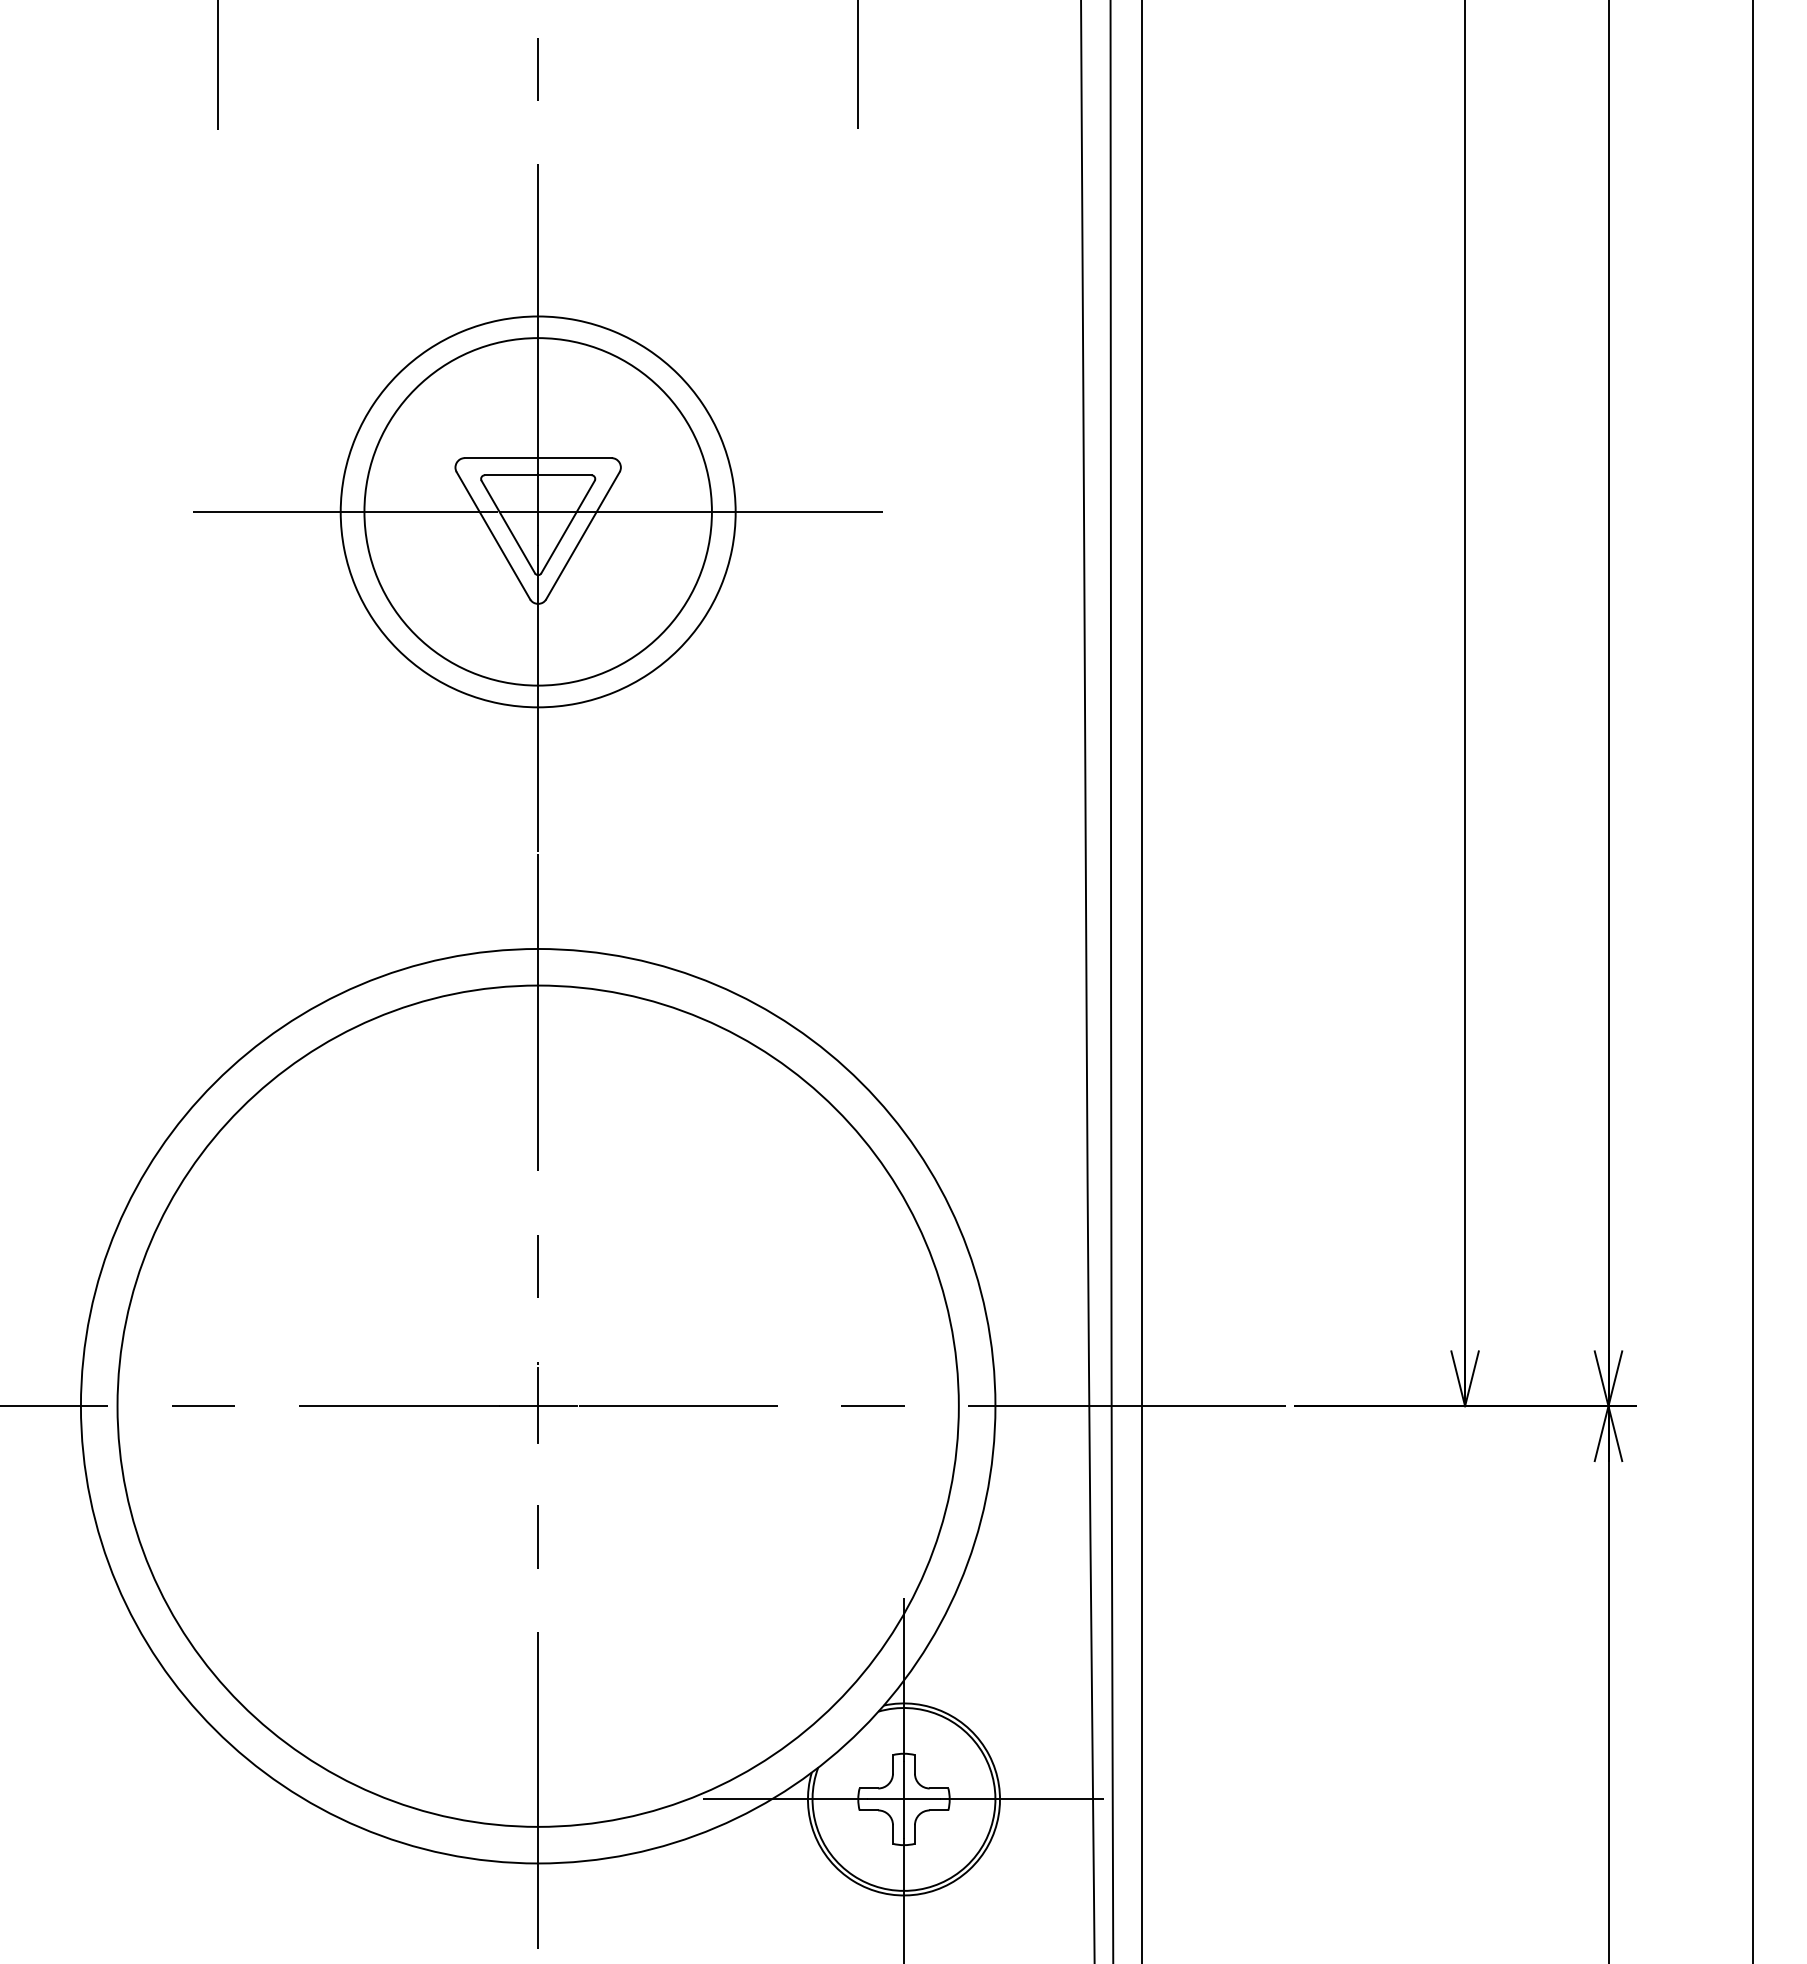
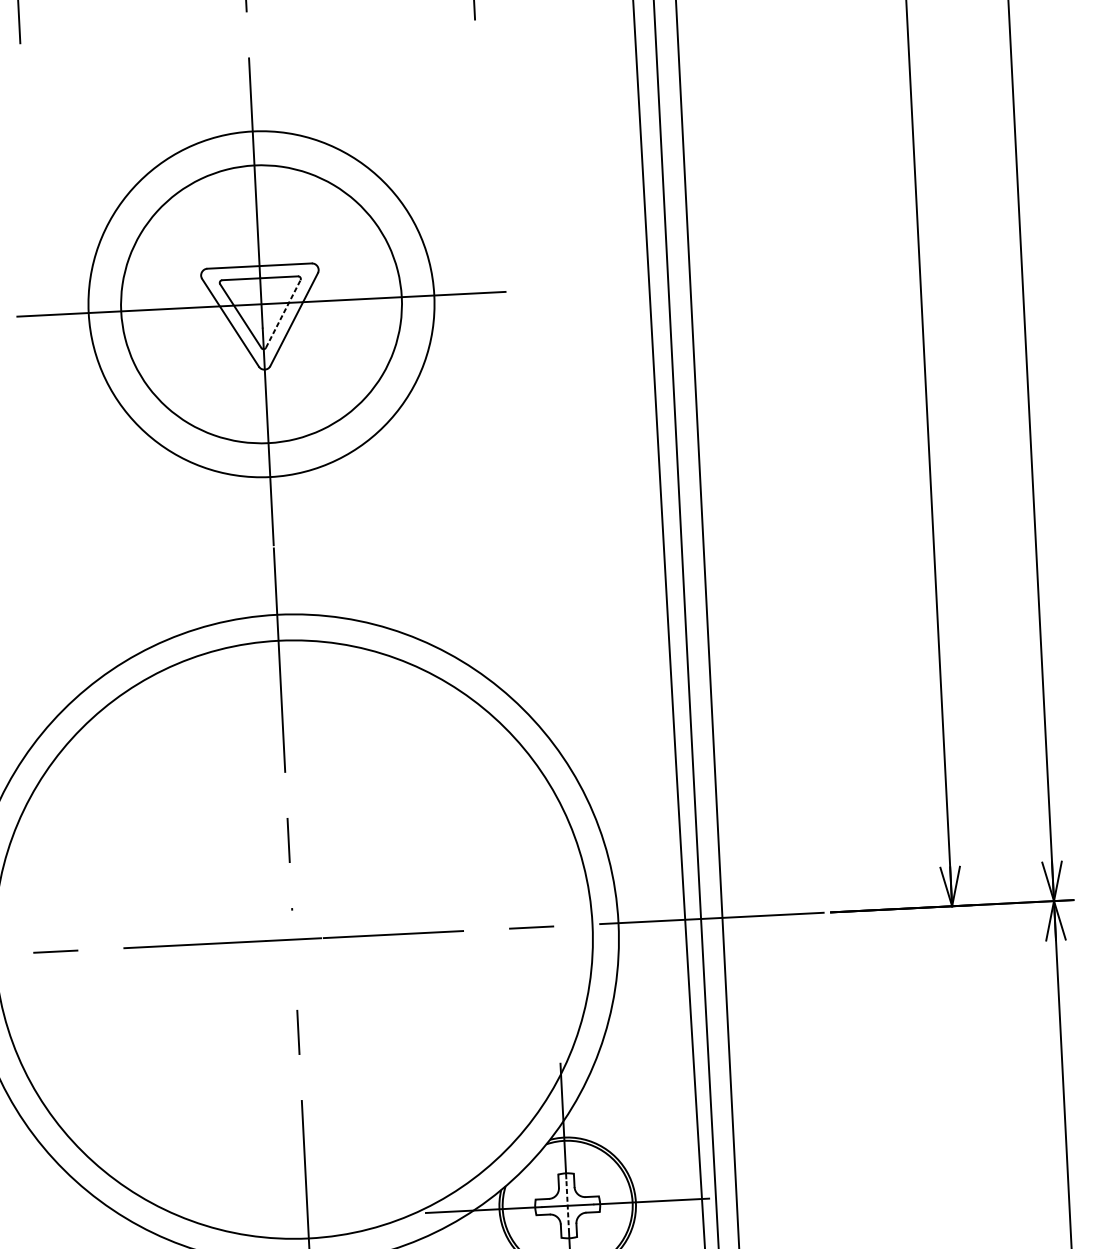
circle: (537, 511) -> (261, 304), size x1.4
line: (568, 526) -> (283, 313), solid -> dashed
line: (538, 1405) -> (293, 939), removed
line: (903, 1799) -> (567, 1205), solid -> dashed

